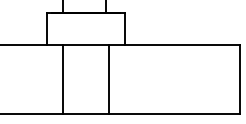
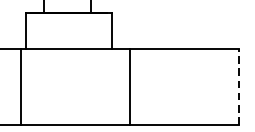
line: (63, 79) -> (21, 86), moved
line: (108, 79) -> (129, 86), moved
line: (239, 79) -> (238, 86), solid -> dashed

